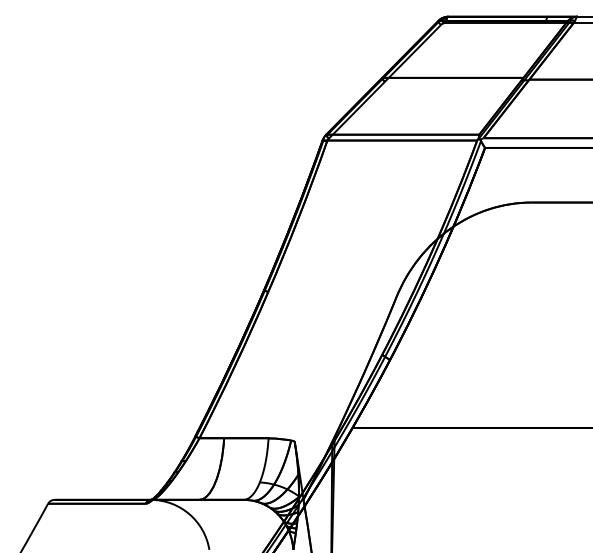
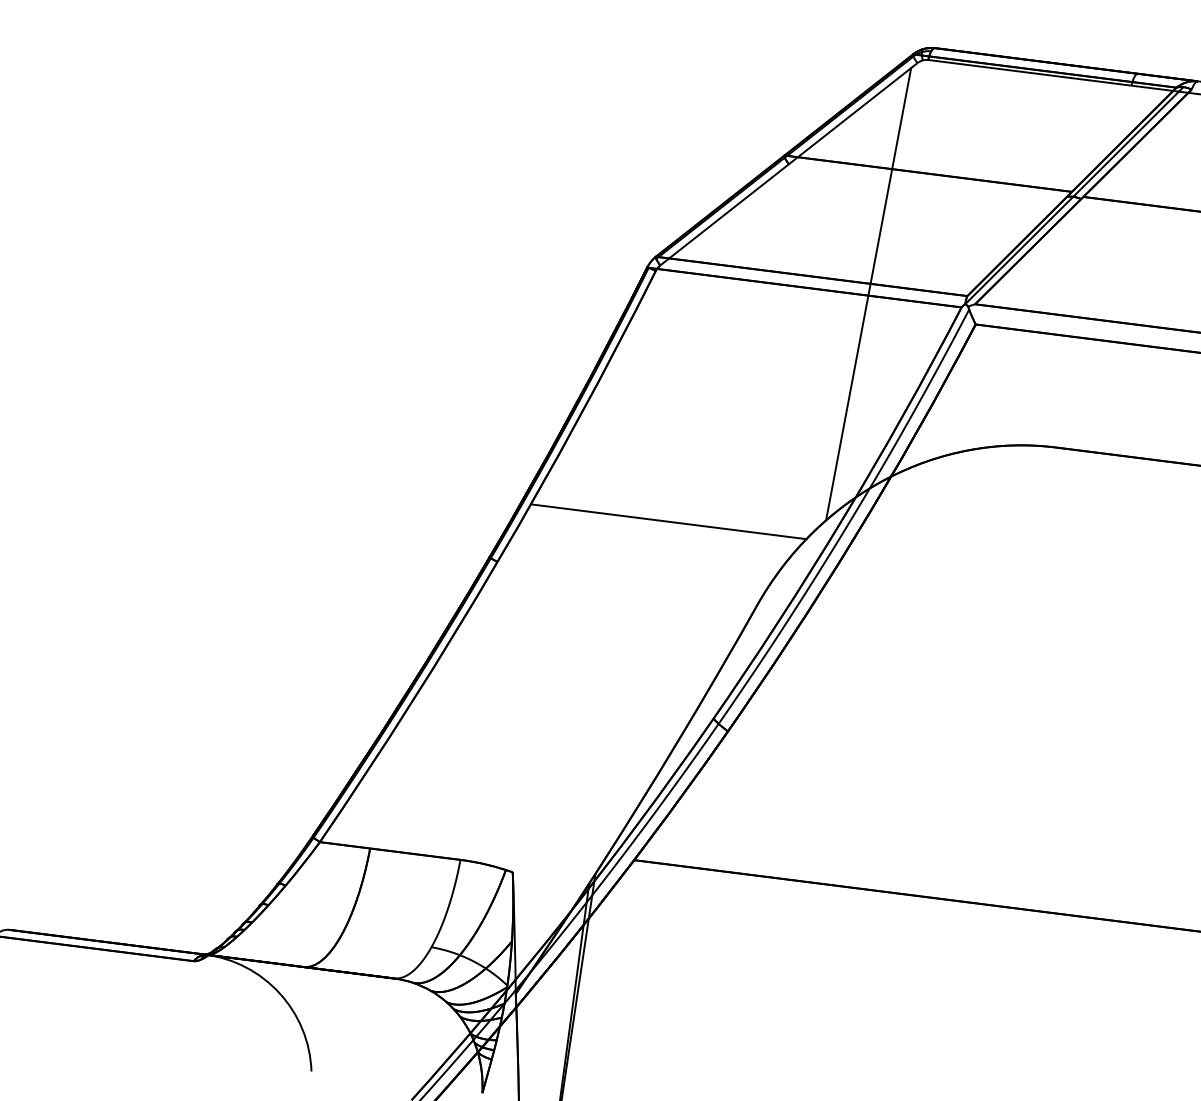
line: (431, 139) -> (868, 293), added
line: (348, 262) -> (668, 522), added

